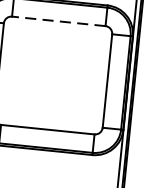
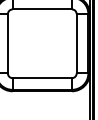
line: (59, 21) -> (42, 9), dashed -> solid

